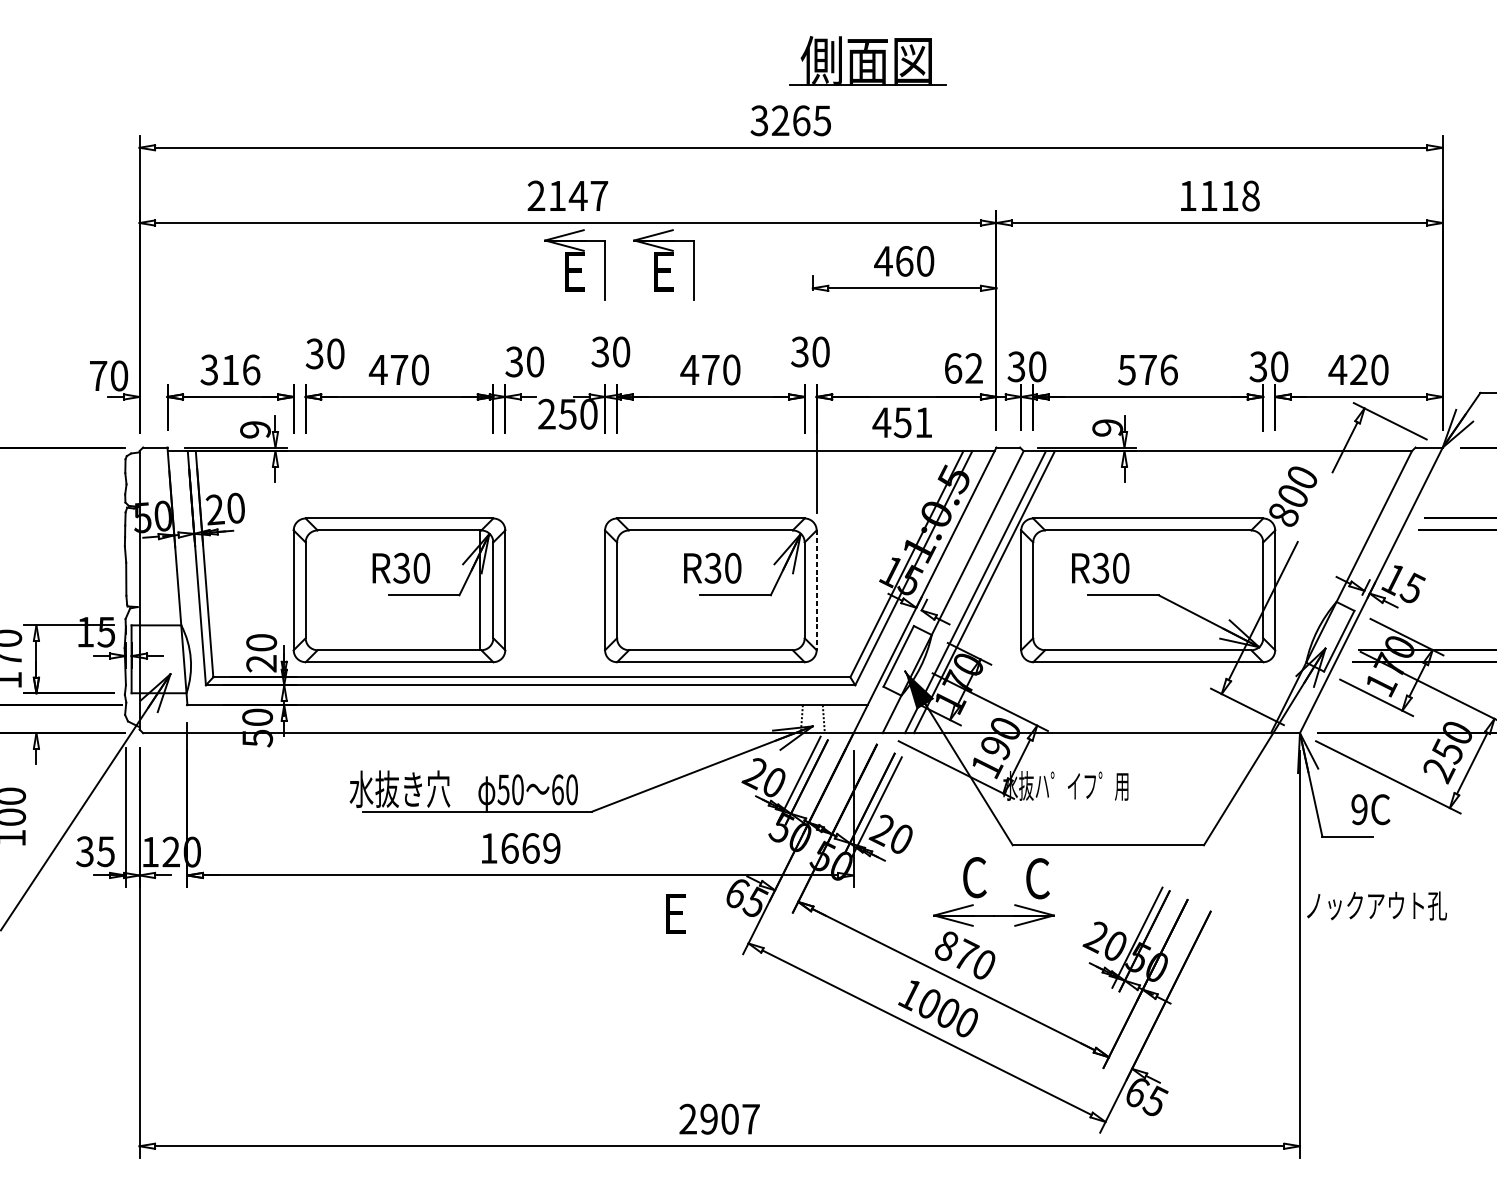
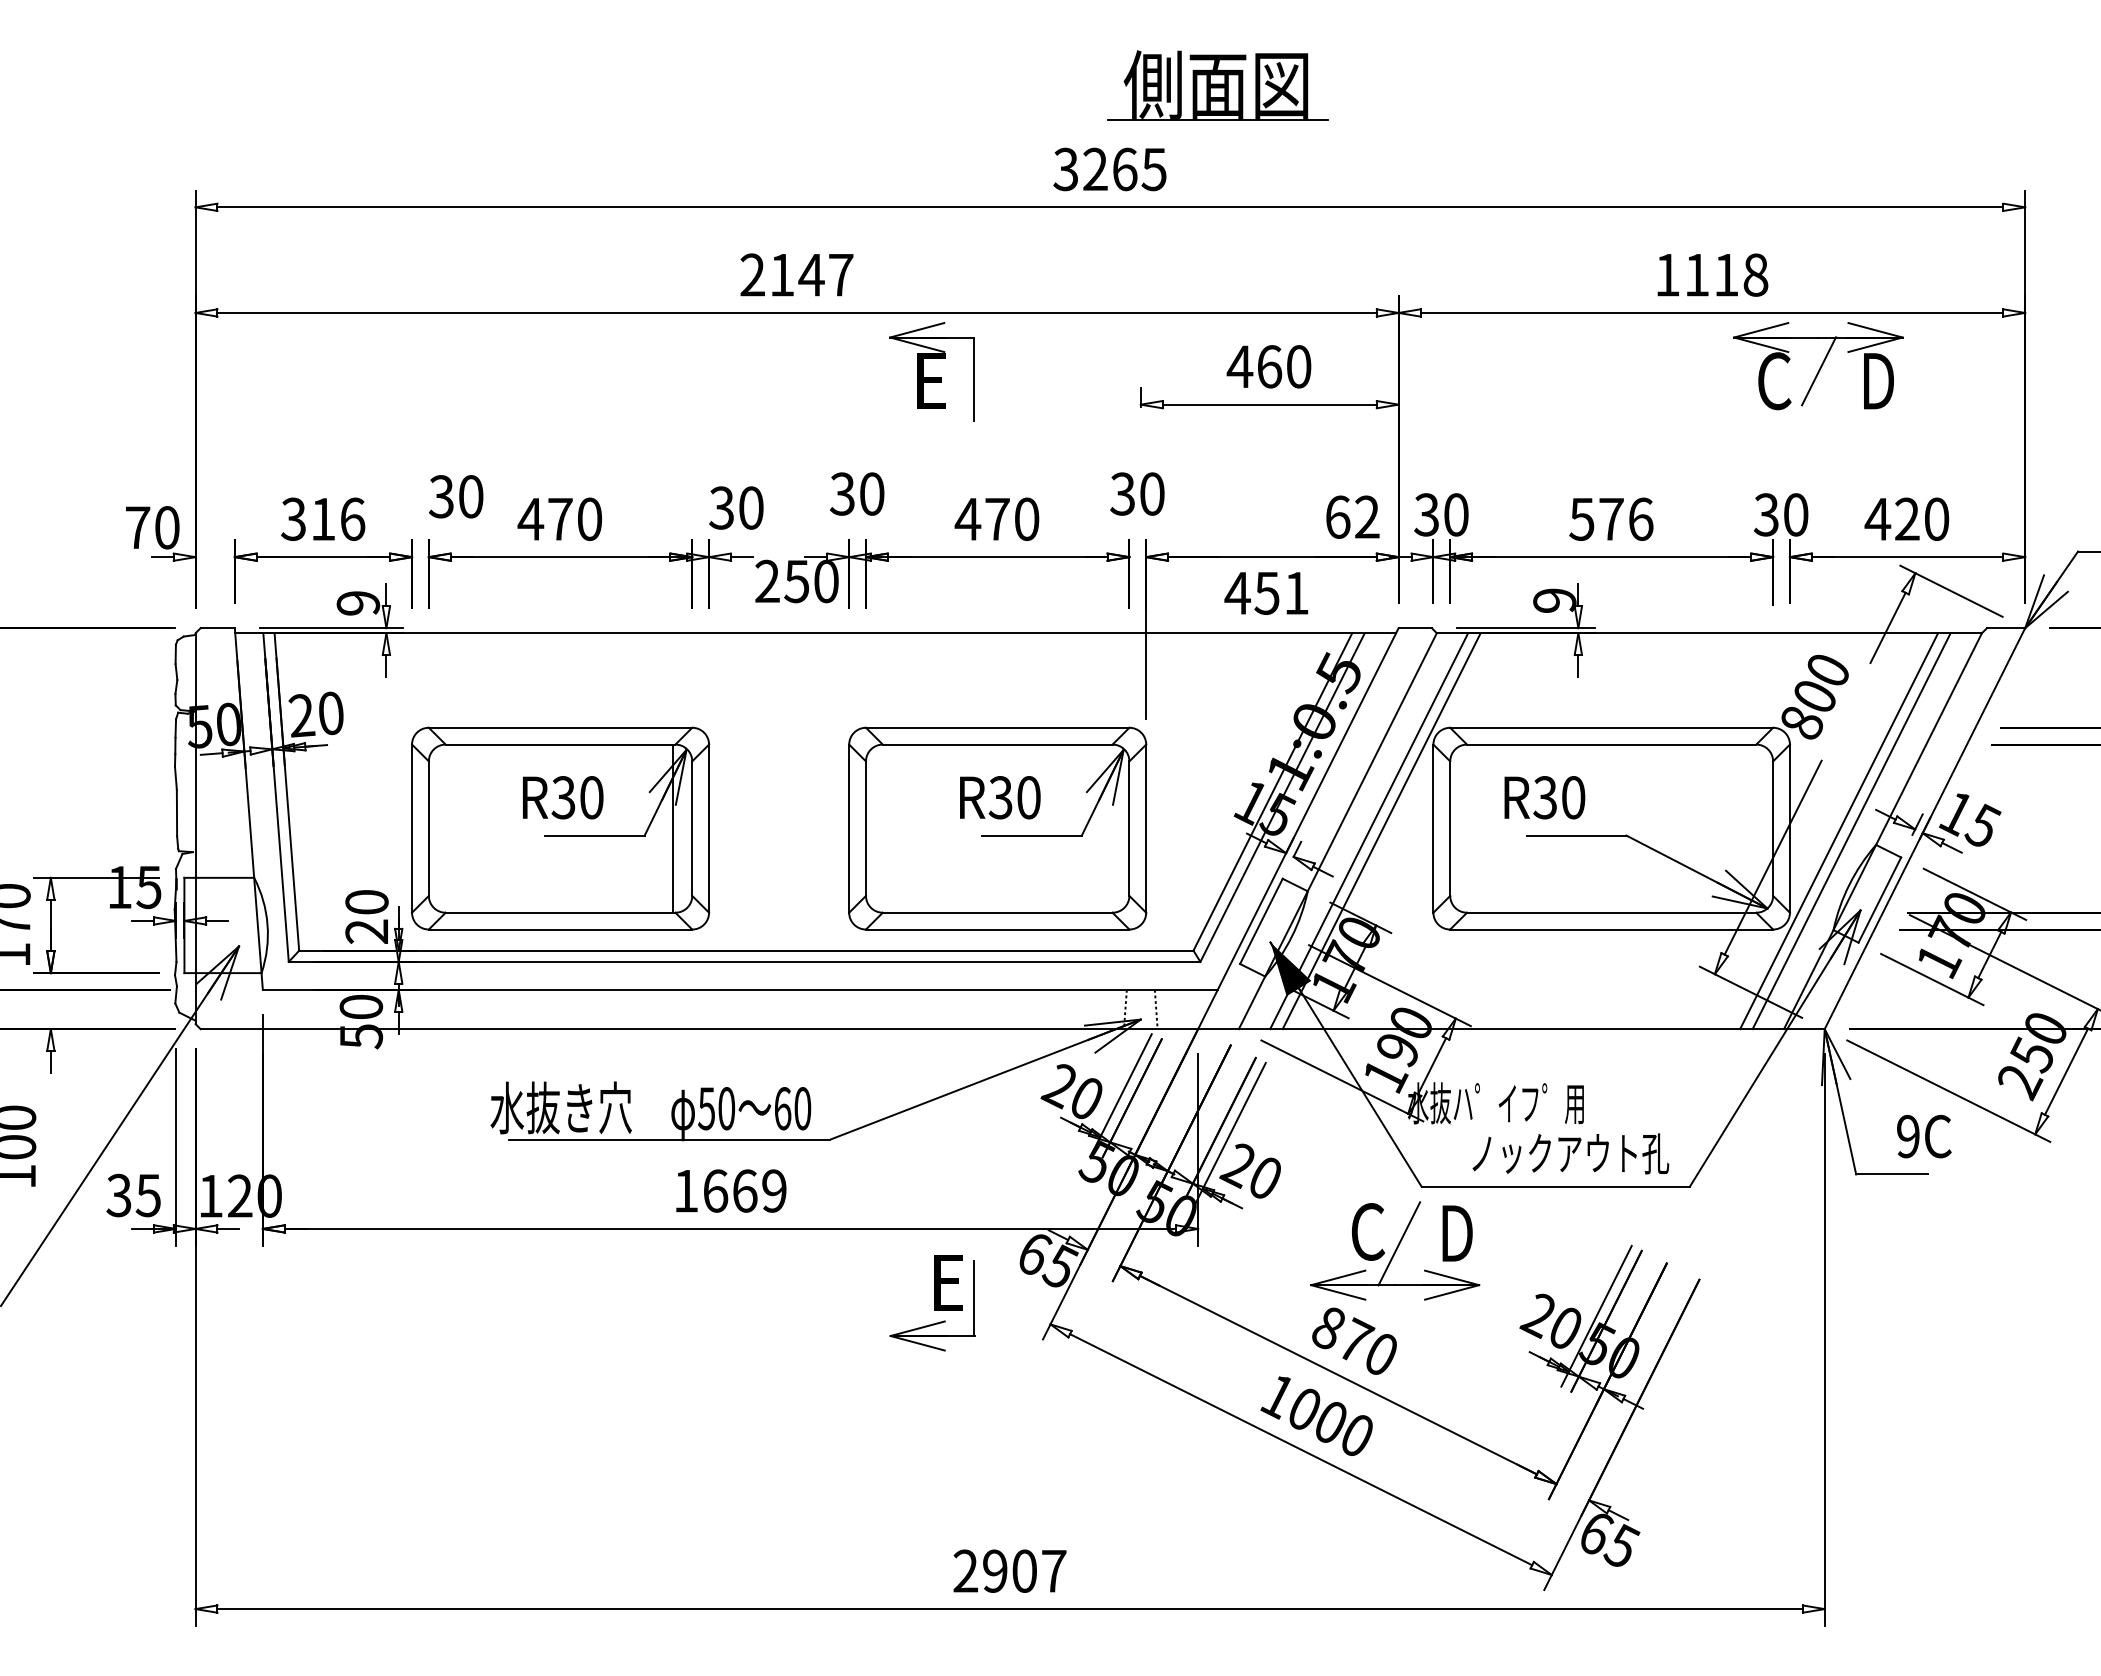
part: (1295, 261) -> (1818, 366), added
part: (574, 264) -> (806, 371), removed
line: (816, 590) -> (1146, 829), dashed -> solid
line: (1310, 592) -> (1839, 831), added
line: (1319, 592) -> (1851, 831), added
text: (1037, 878) -> (1456, 1233), C -> D
line: (997, 885) -> (1399, 1243), added
text: (1376, 905) -> (1570, 1153), moved
part: (667, 942) -> (936, 1322), added

